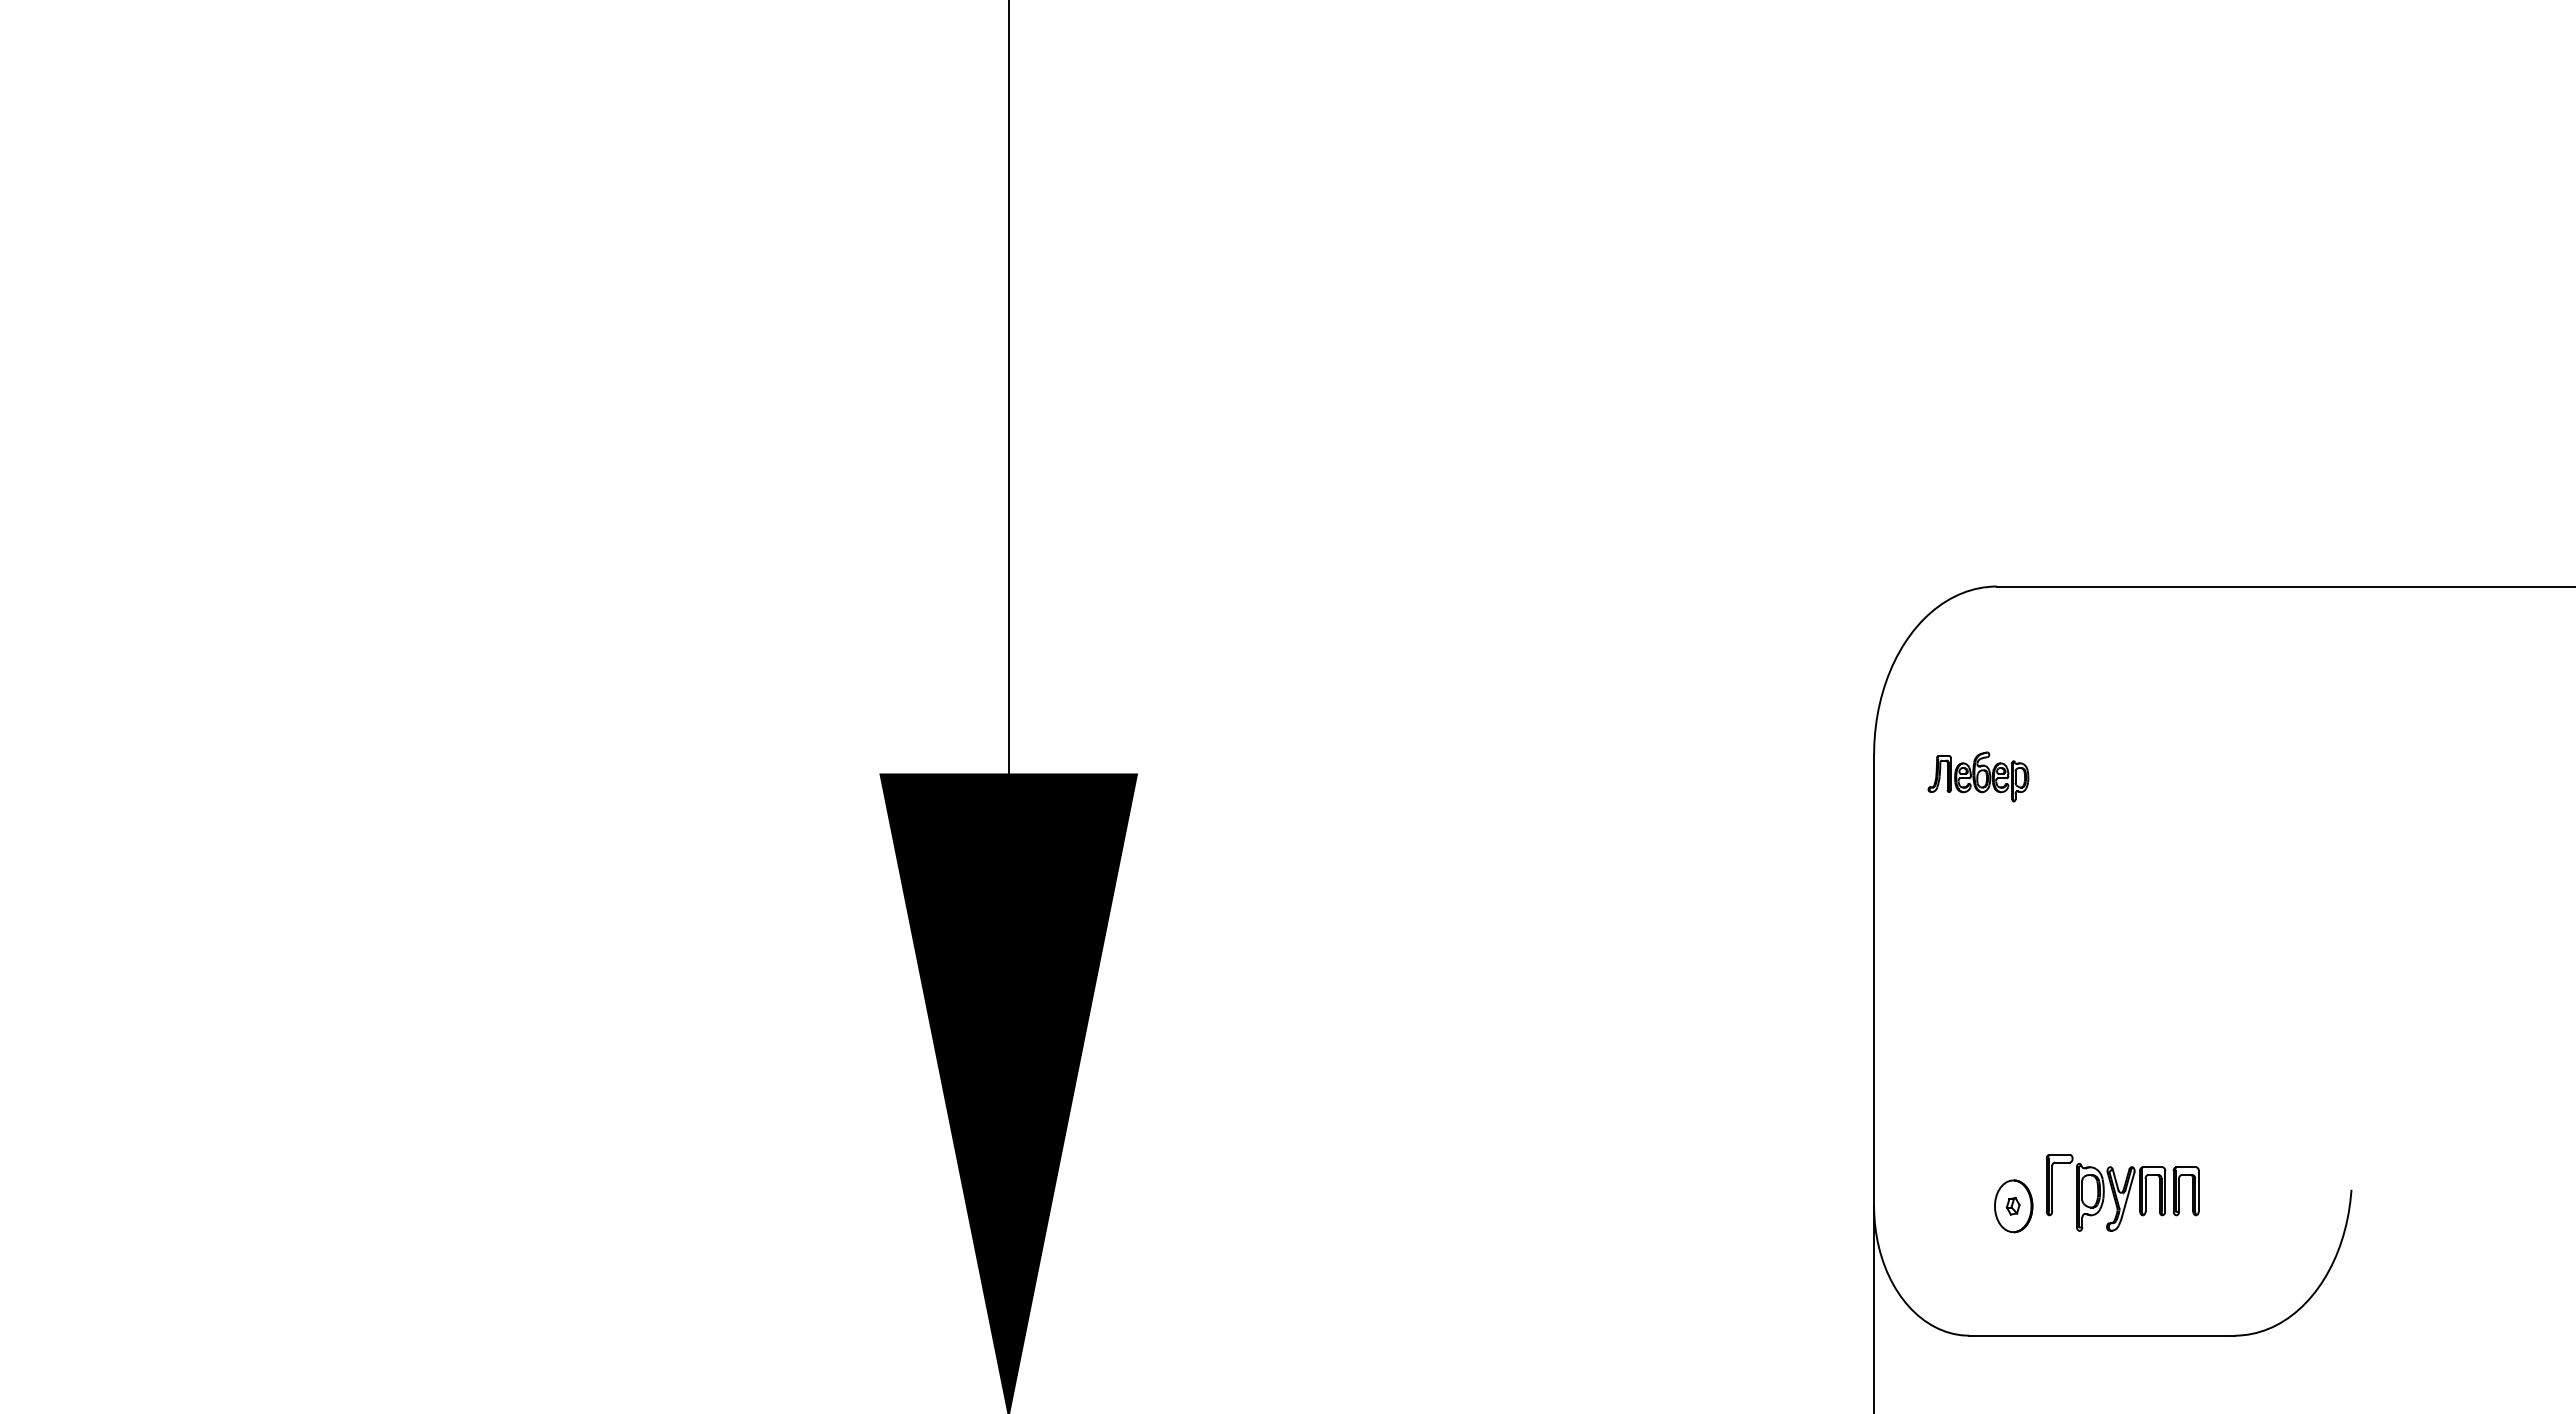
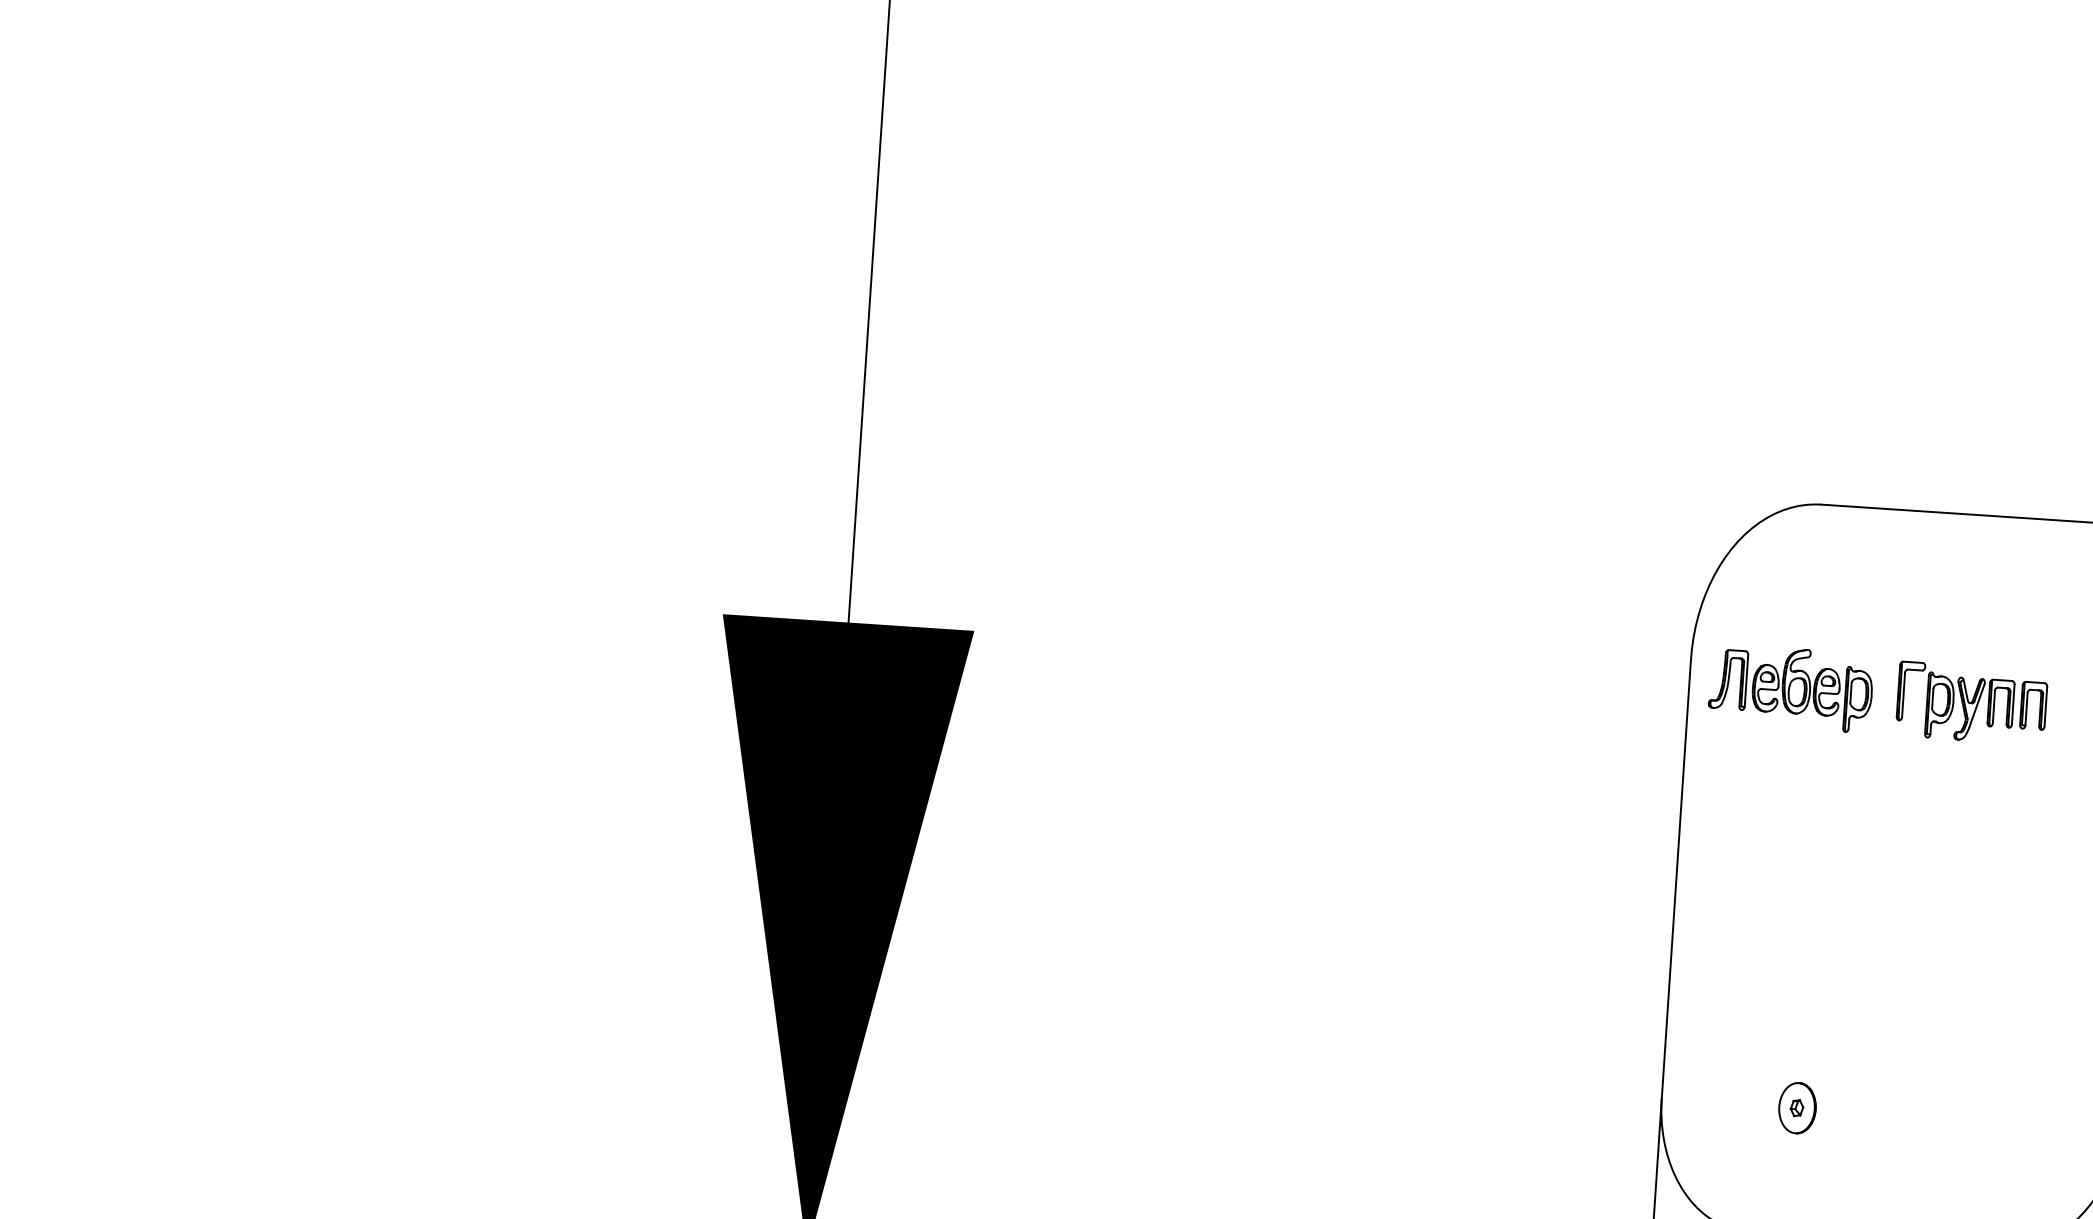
part: (1978, 776) -> (1791, 688), size x1.67
part: (2122, 1192) -> (1971, 703), moved

